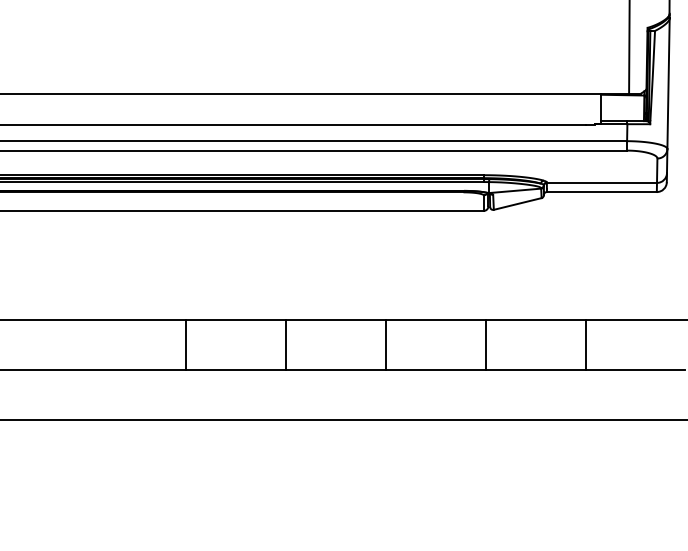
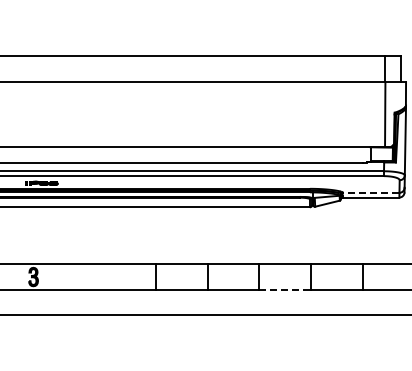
line: (600, 182) -> (370, 192), solid -> dashed
line: (436, 370) -> (285, 289), solid -> dashed

